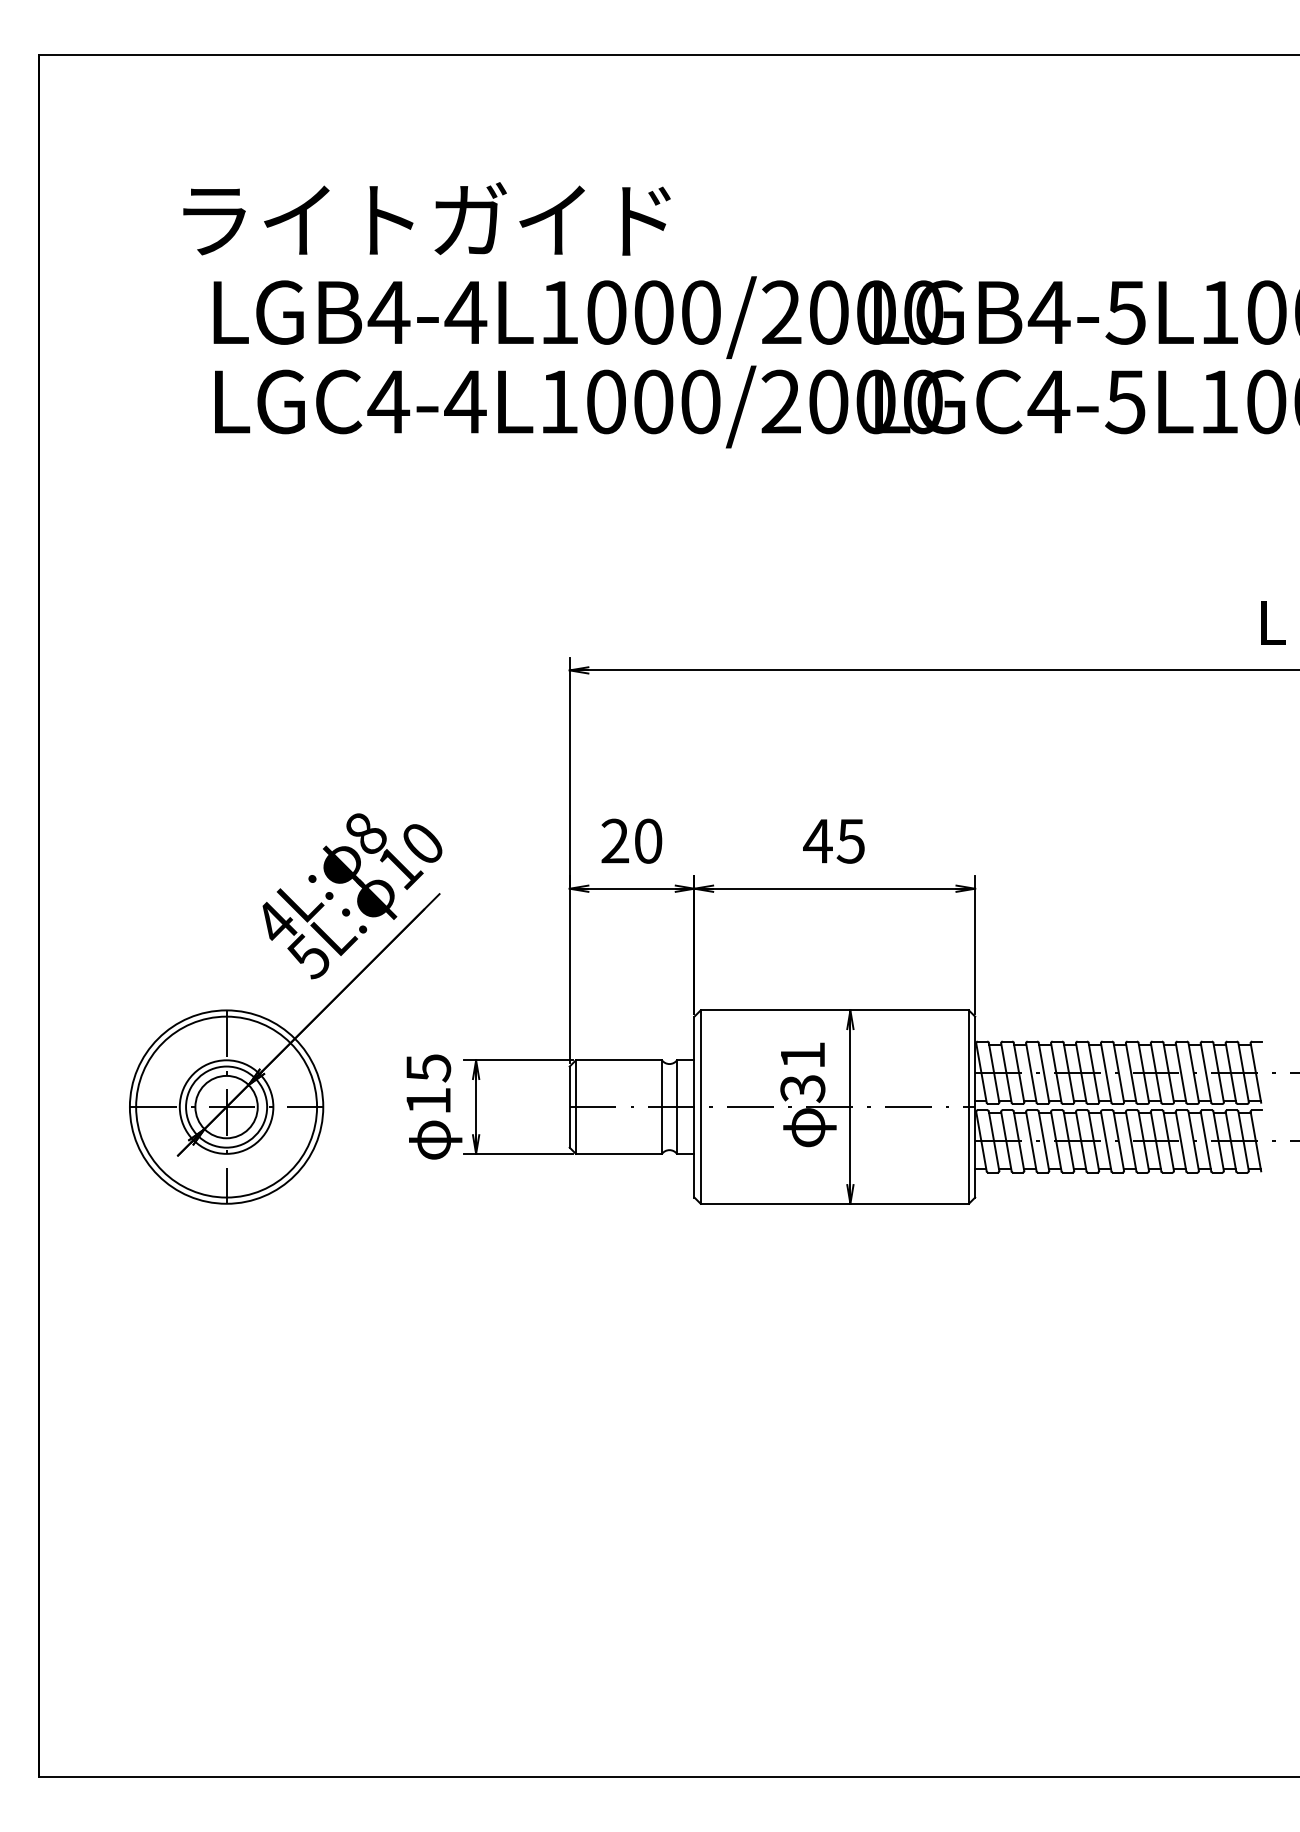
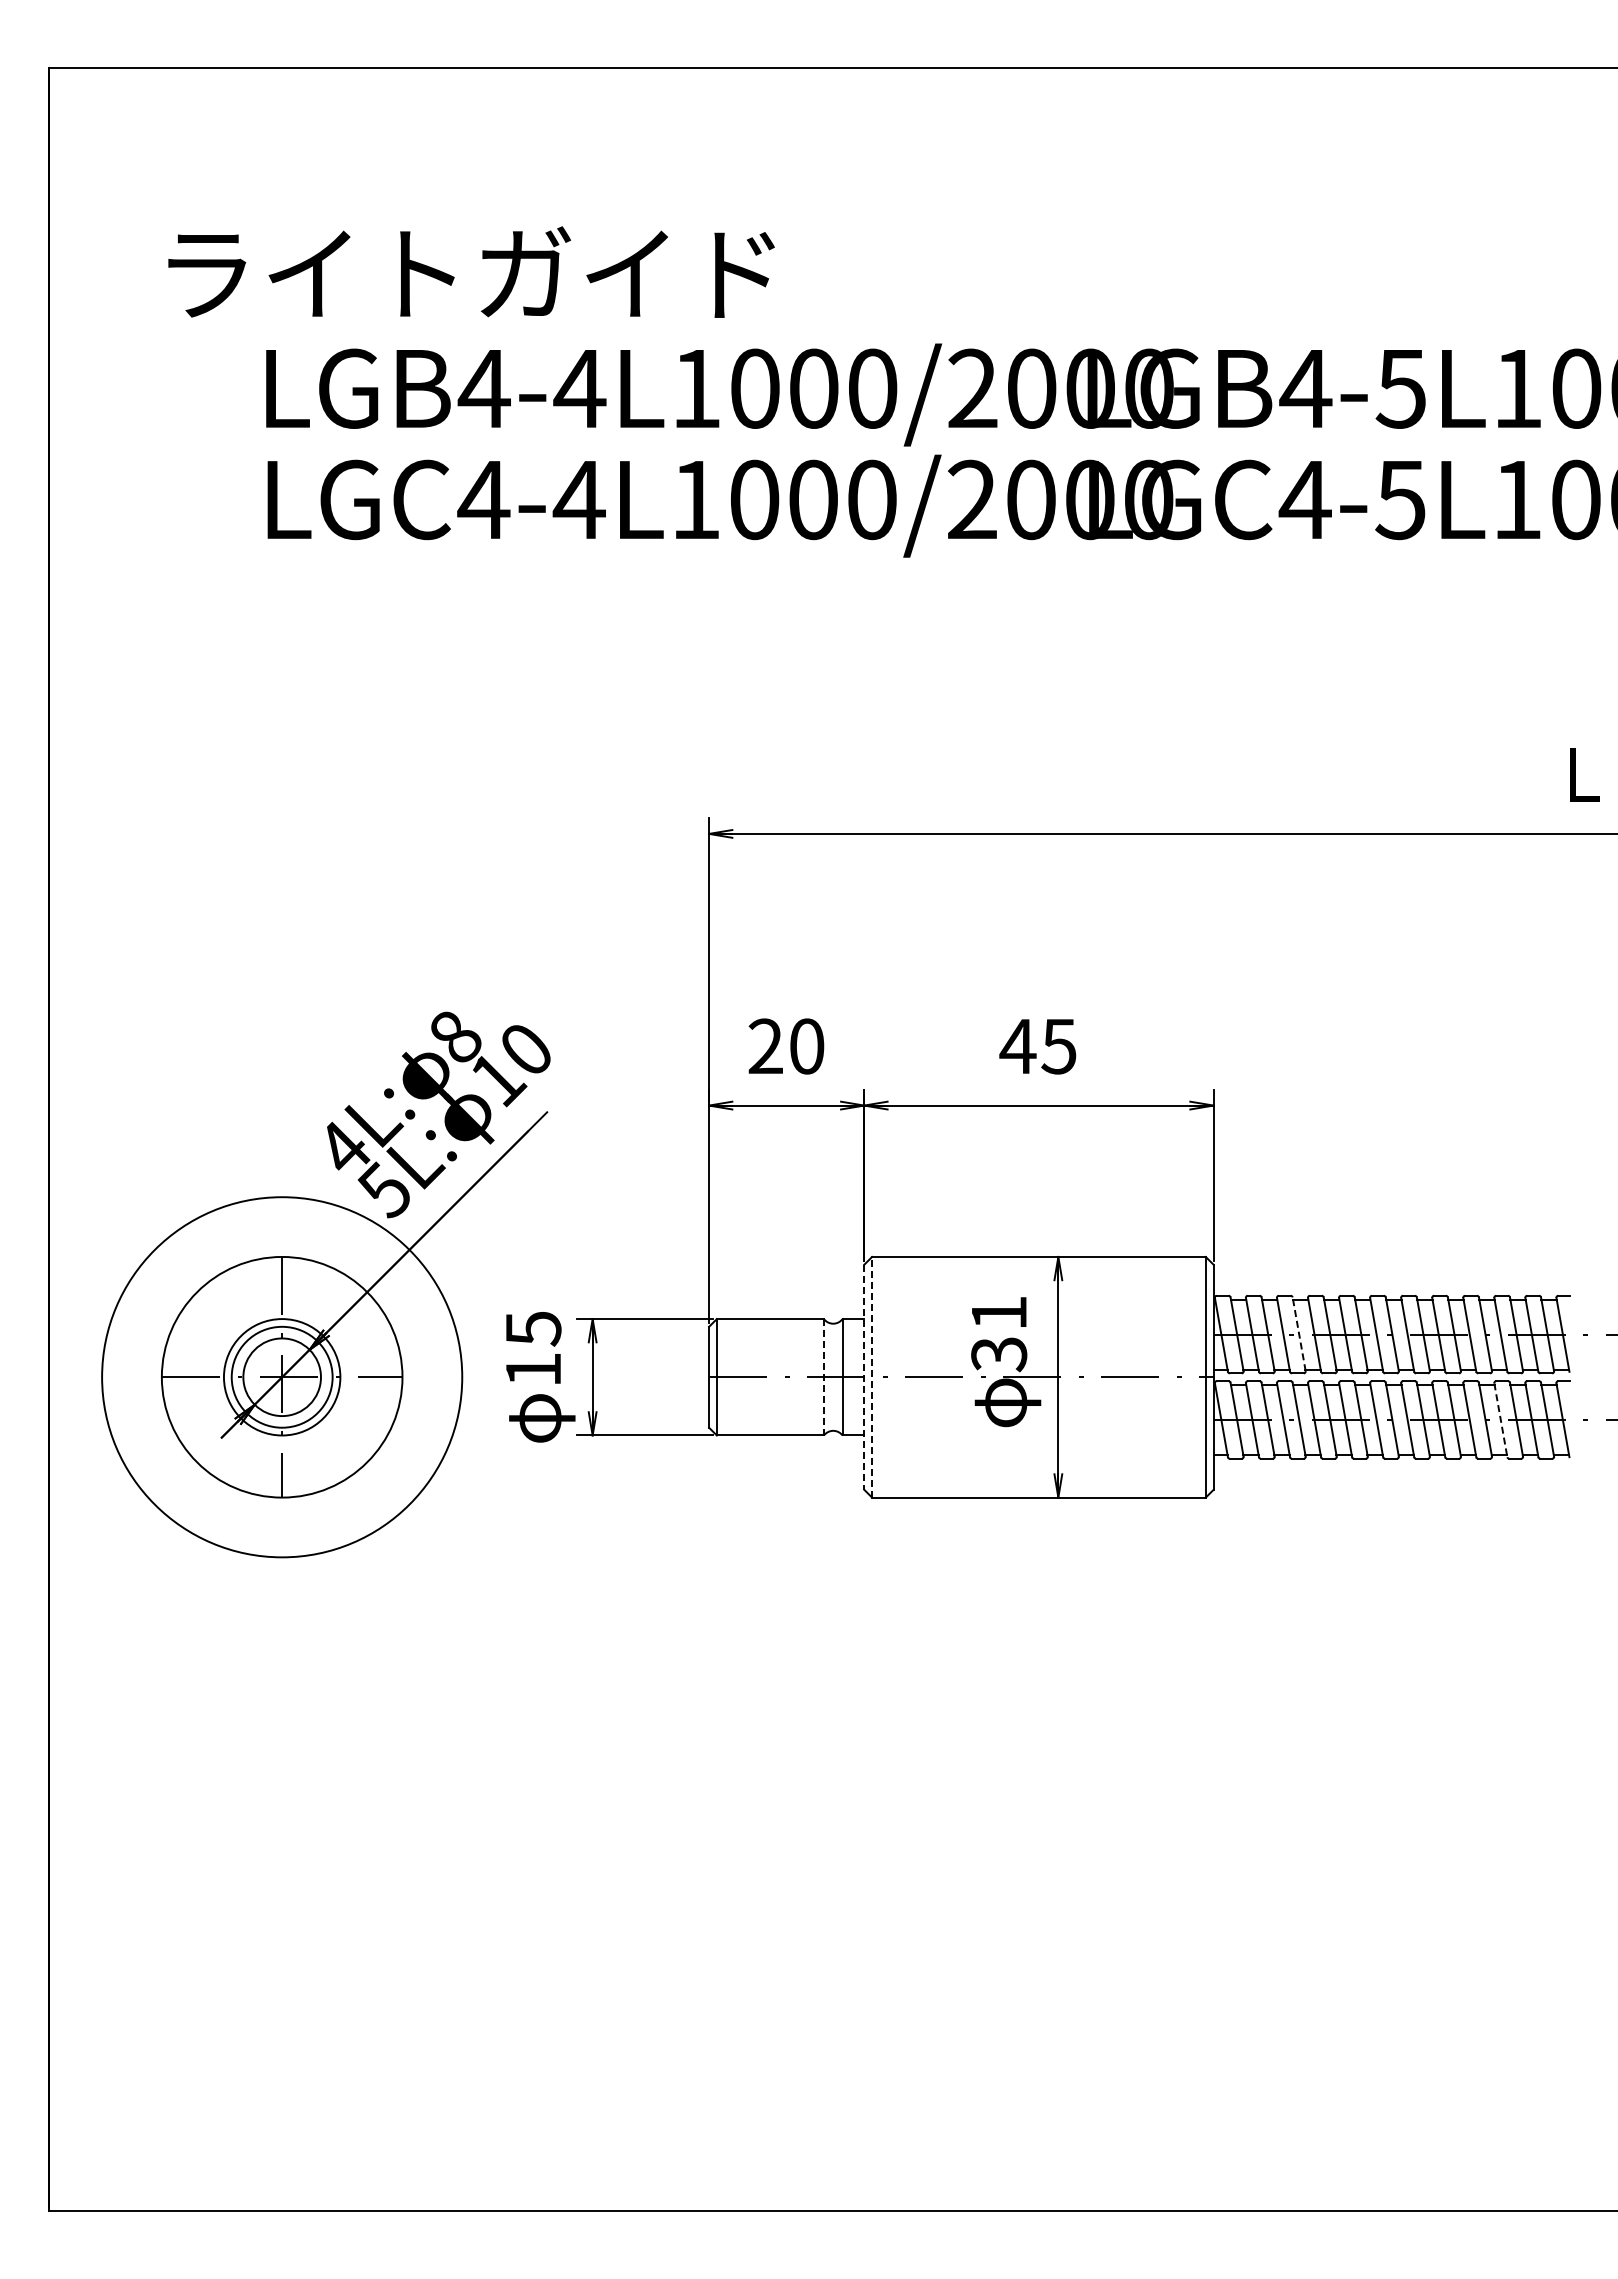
text: (426, 218) -> (471, 271), moved
line: (1044, 1071) -> (1299, 1333), solid -> dashed
circle: (226, 1106) -> (281, 1376), size x1.6
line: (701, 1106) -> (872, 1376), solid -> dashed
line: (661, 1107) -> (823, 1377), solid -> dashed
line: (694, 1107) -> (864, 1377), solid -> dashed
line: (1205, 1141) -> (1500, 1420), solid -> dashed

